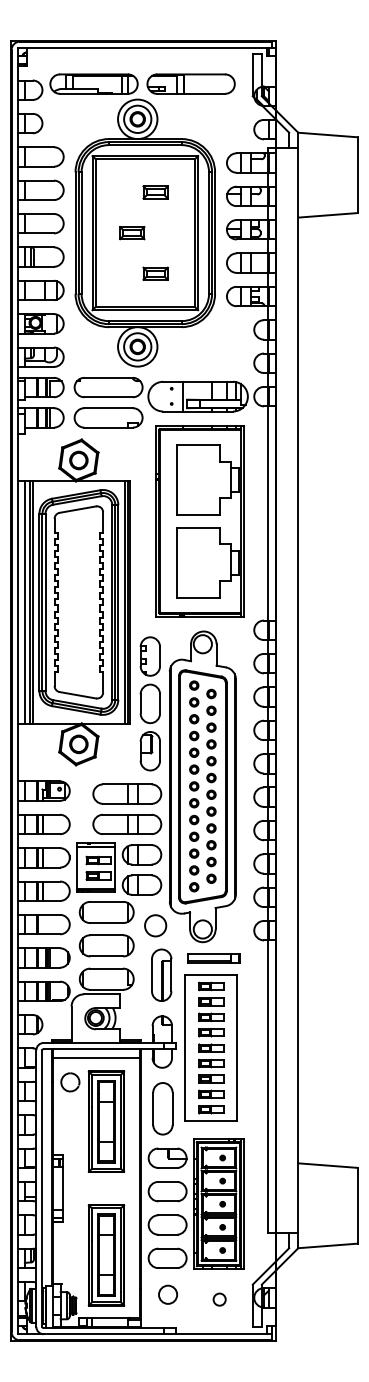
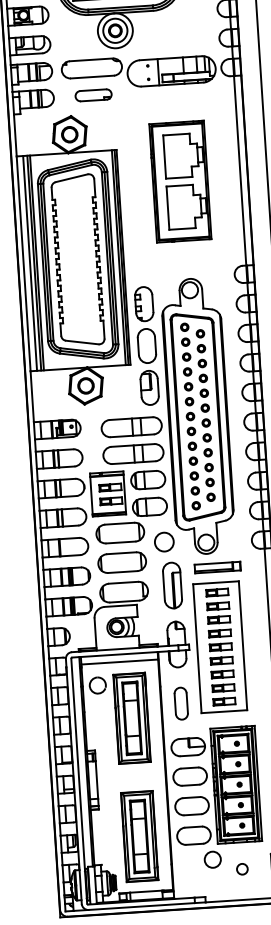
part: (108, 417) -> (93, 94), size x0.6
part: (199, 521) -> (180, 181), size x0.7
part: (162, 1108) -> (180, 703), size x0.7
circle: (168, 1294) -> (213, 859), moved

